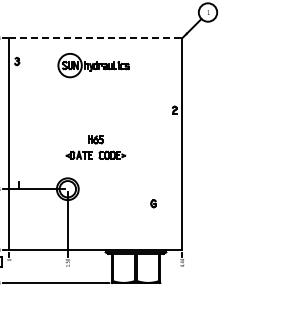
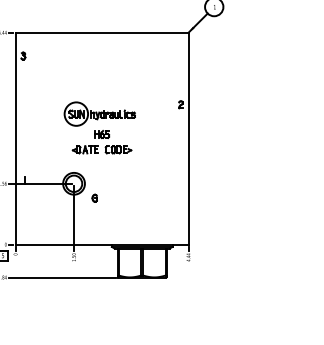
line: (96, 37) -> (102, 32), dashed -> solid
part: (93, 64) -> (99, 113), moved
part: (153, 202) -> (94, 197), moved

